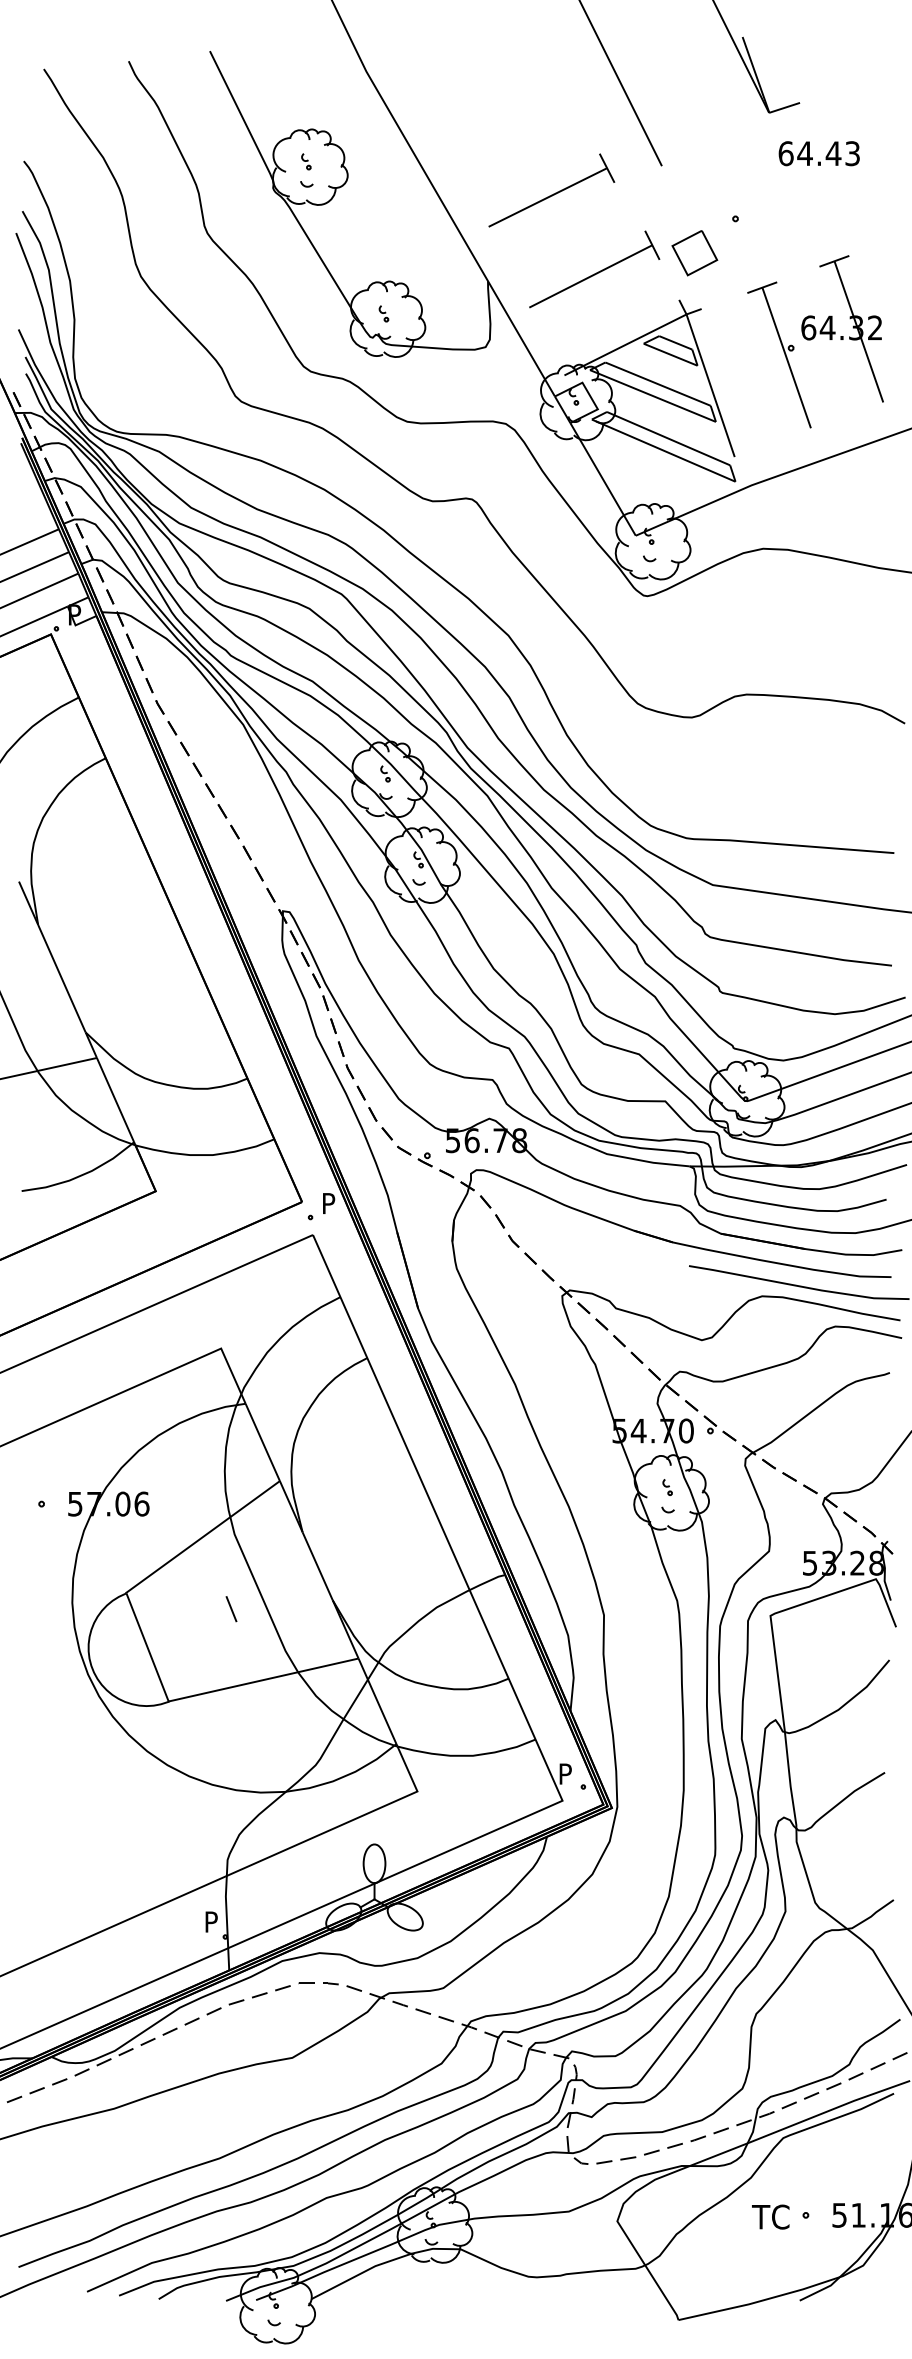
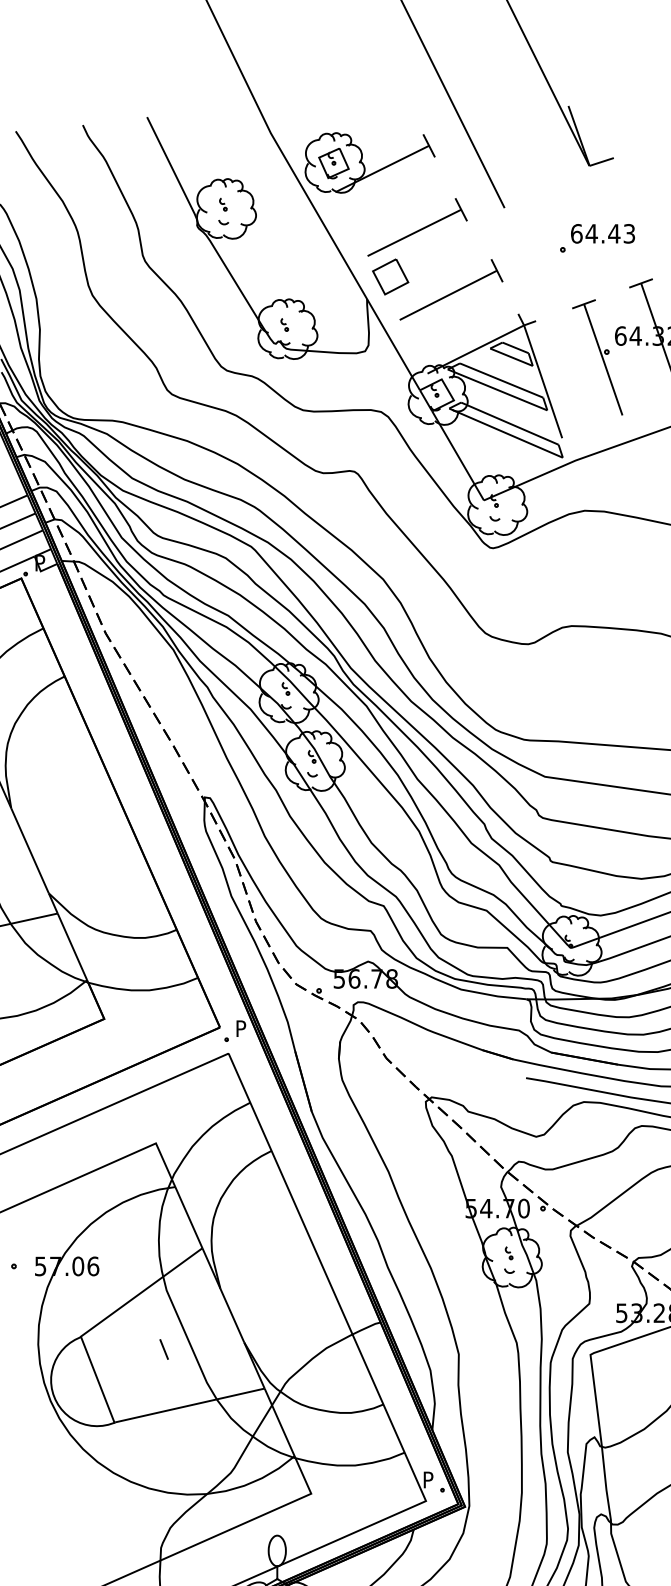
part: (484, 111) -> (364, 164), added
text: (818, 153) -> (602, 233), moved
part: (694, 253) -> (390, 277), moved

